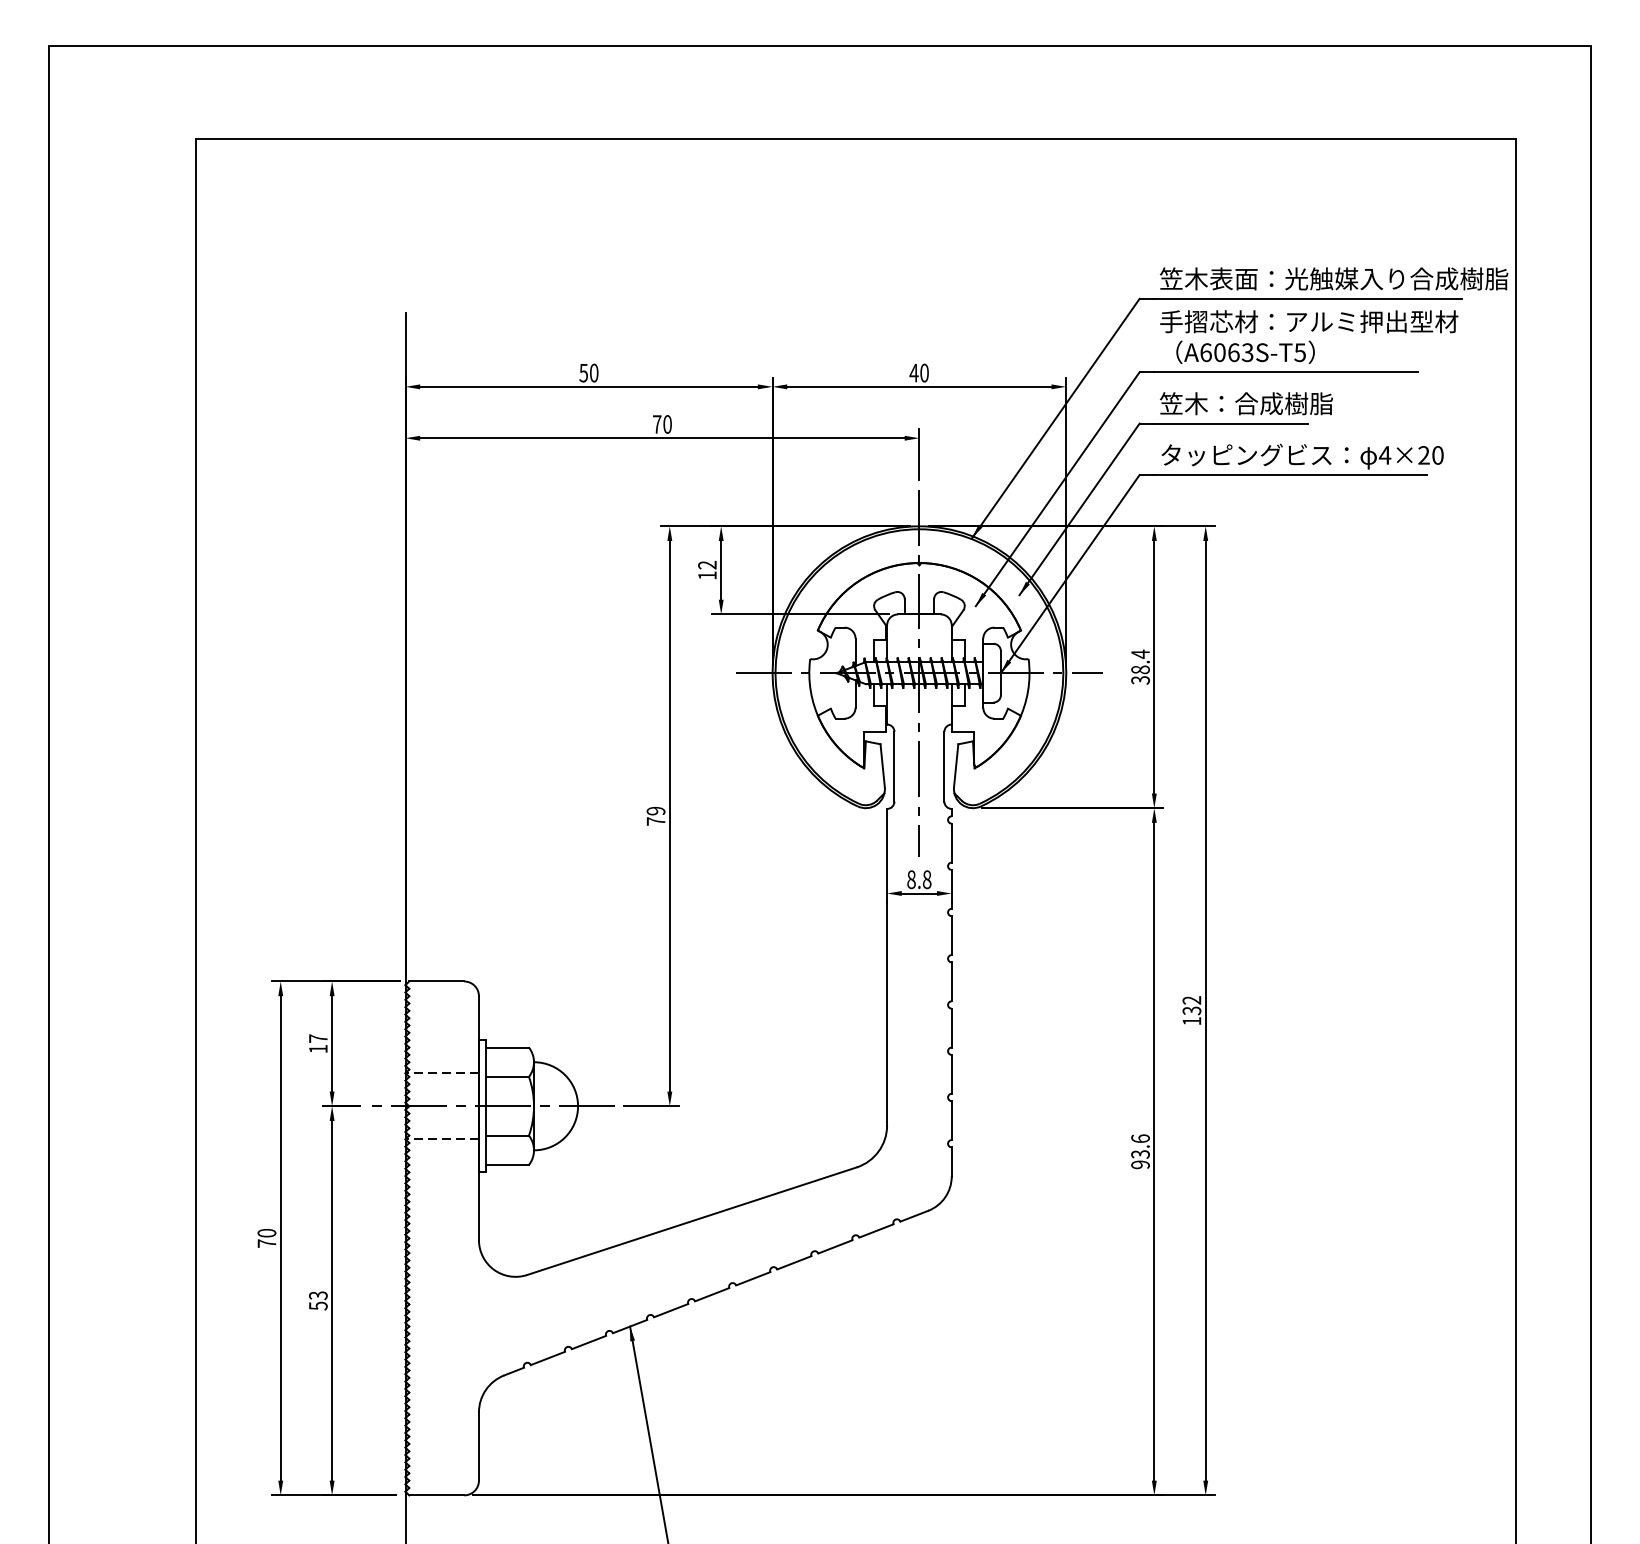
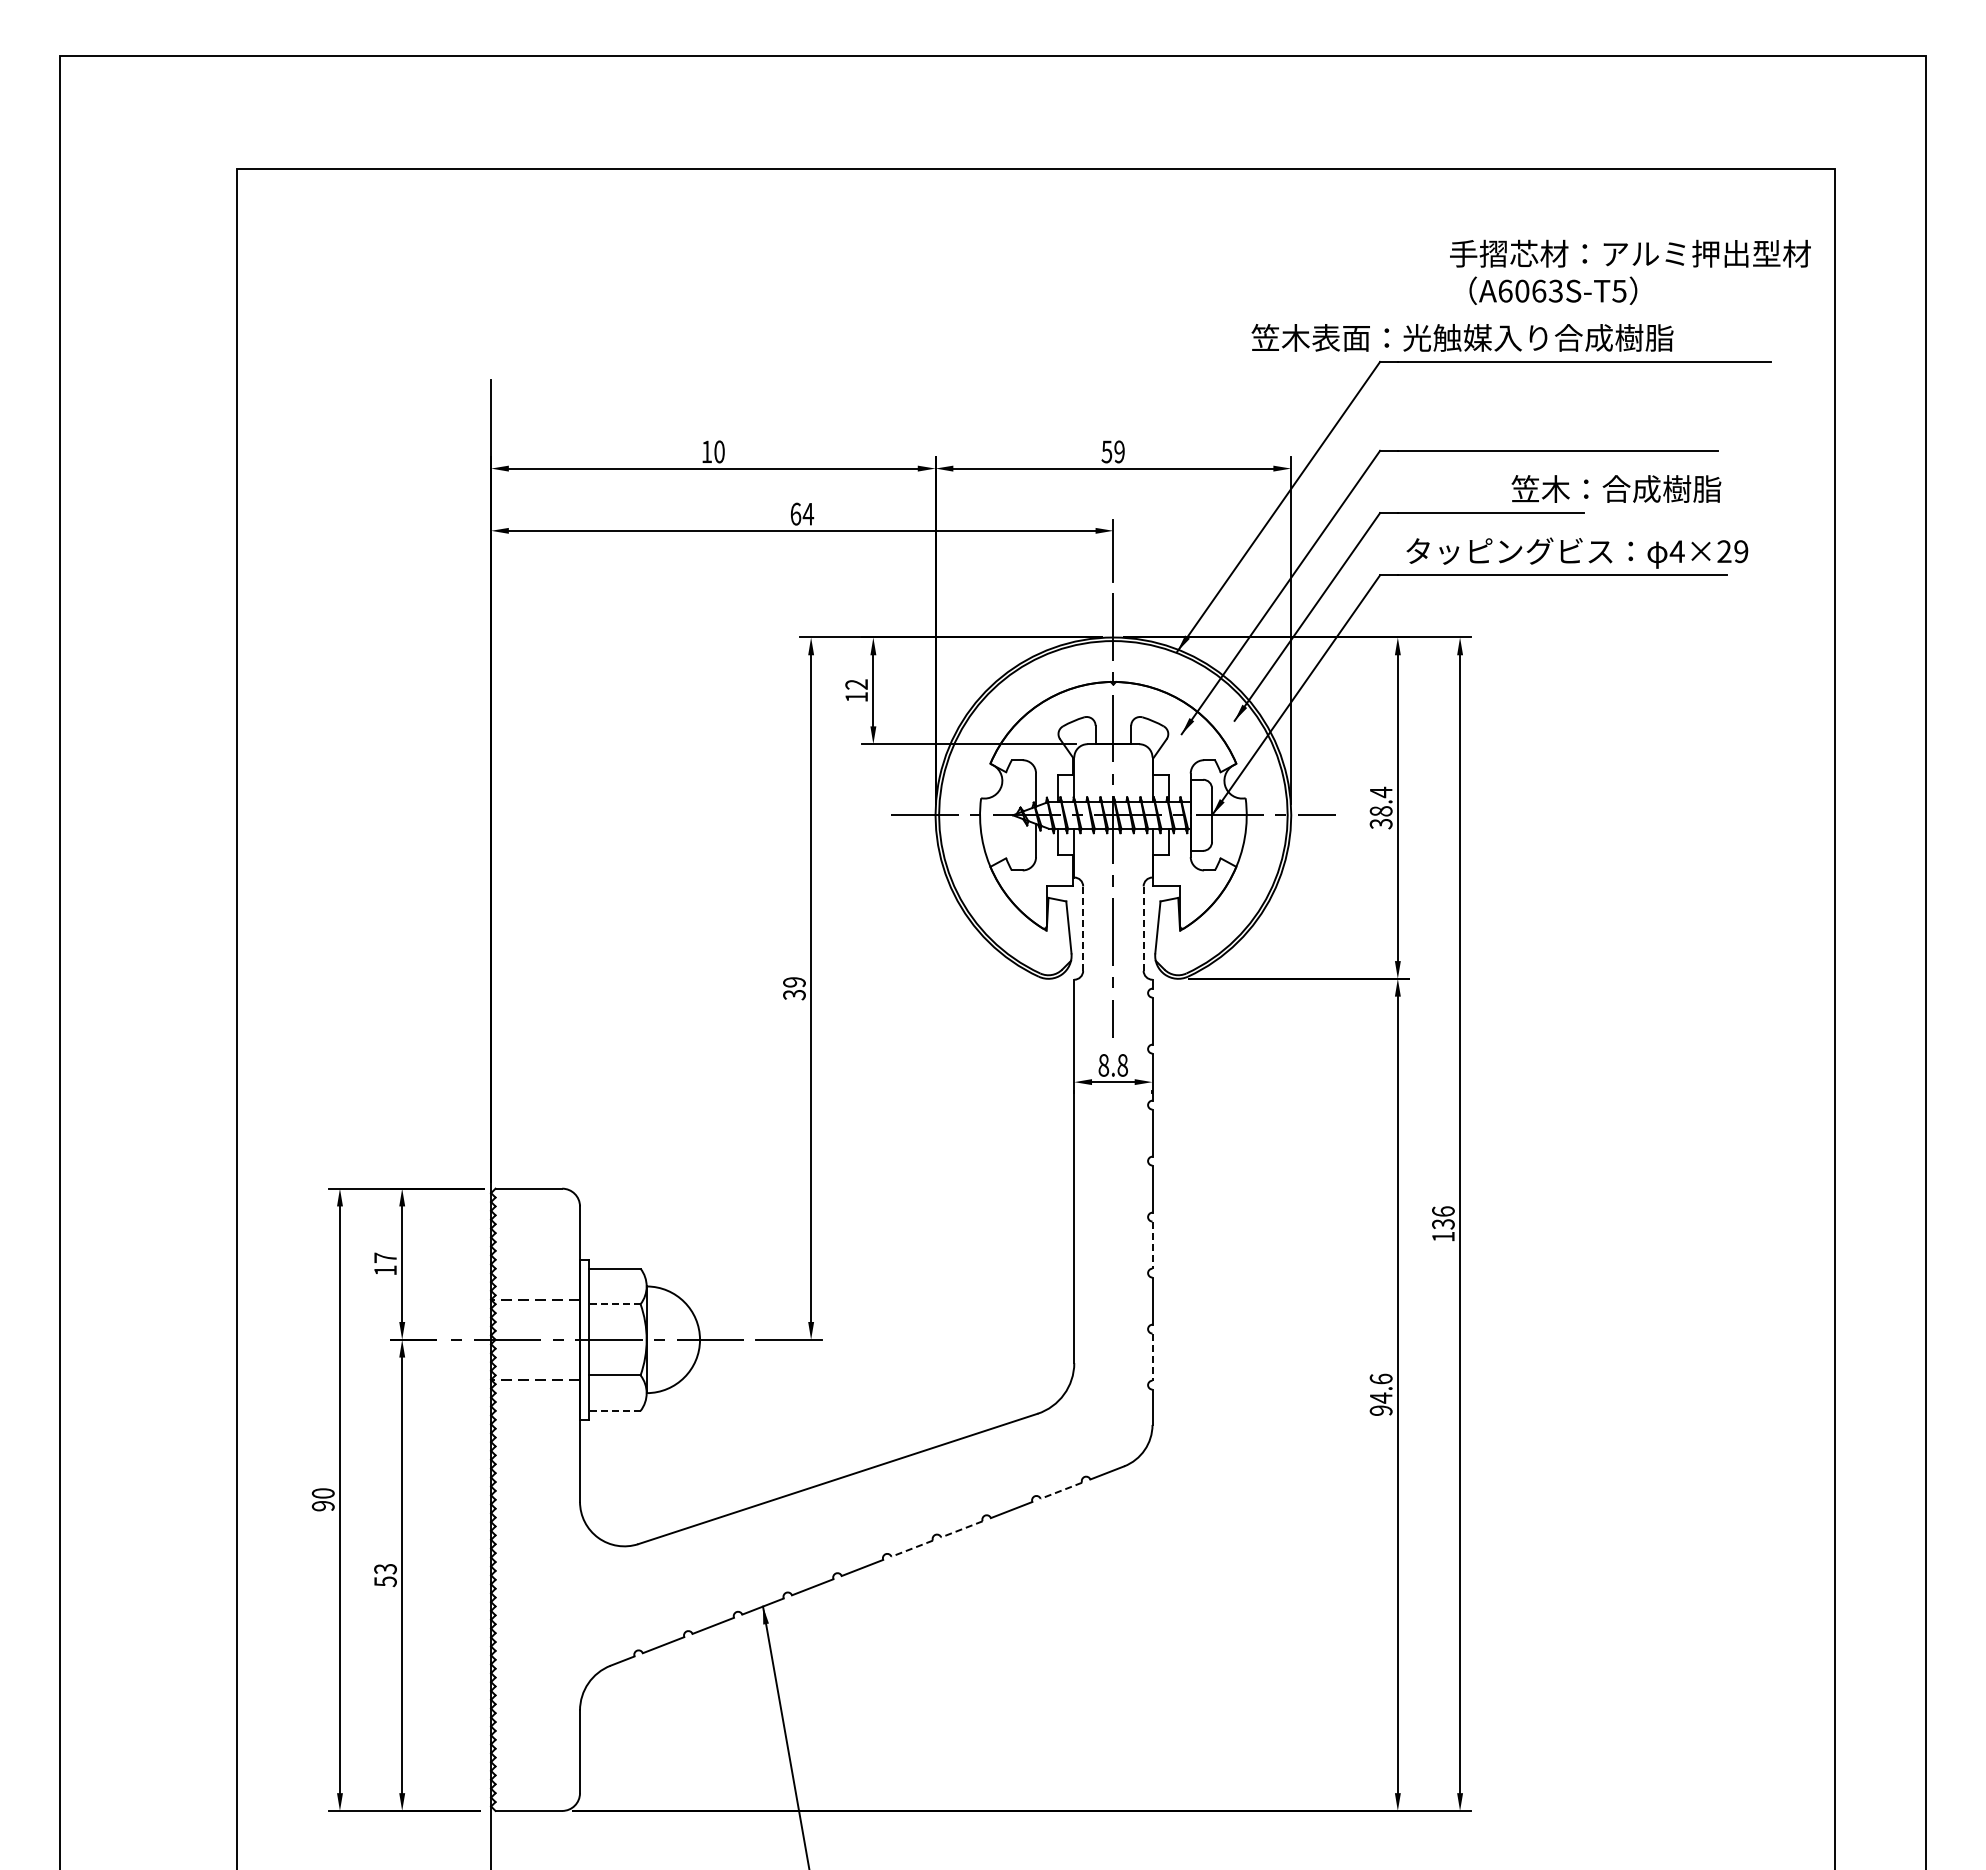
text: (1334, 278) -> (1462, 337), moved
text: (1309, 336) -> (1630, 271), moved
text: (583, 372) -> (706, 451), 50 -> 10
text: (918, 372) -> (1112, 451), 40 -> 59
text: (1246, 403) -> (1616, 488), moved
text: (662, 423) -> (802, 513), 70 -> 64
text: (1438, 455) -> (1741, 551), 4×20 -> 4×29
line: (894, 766) -> (1083, 928), solid -> dashed
line: (944, 766) -> (1143, 928), solid -> dashed
text: (656, 821) -> (794, 994), 79 -> 39
text: (1192, 1000) -> (1443, 1211), 132 -> 136
line: (951, 1028) -> (1152, 1245), solid -> dashed
line: (507, 1077) -> (614, 1304), solid -> dashed
line: (951, 1120) -> (1152, 1357), solid -> dashed
text: (1139, 1153) -> (1380, 1397), 93.6 -> 94.6
line: (507, 1164) -> (614, 1410), solid -> dashed
line: (875, 1230) -> (1060, 1490), solid -> dashed
text: (266, 1243) -> (322, 1505), 70 -> 90
line: (793, 1262) -> (961, 1529), solid -> dashed
line: (752, 1278) -> (911, 1548), solid -> dashed

